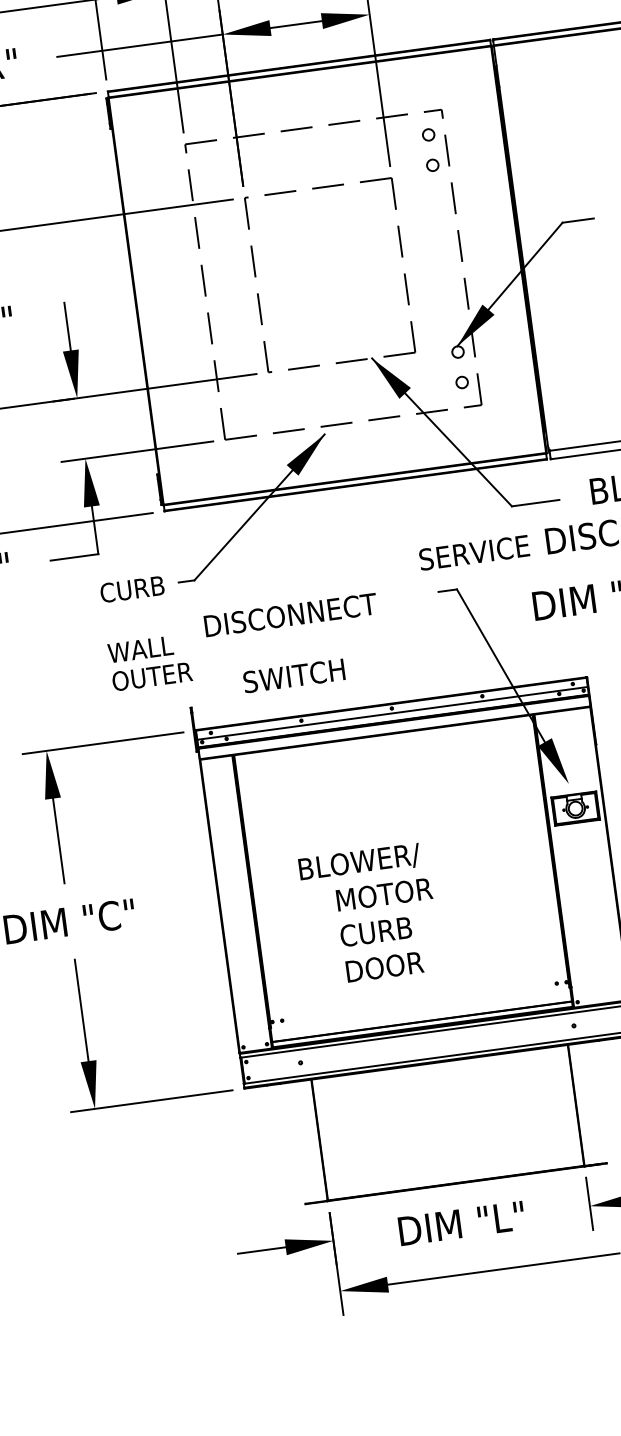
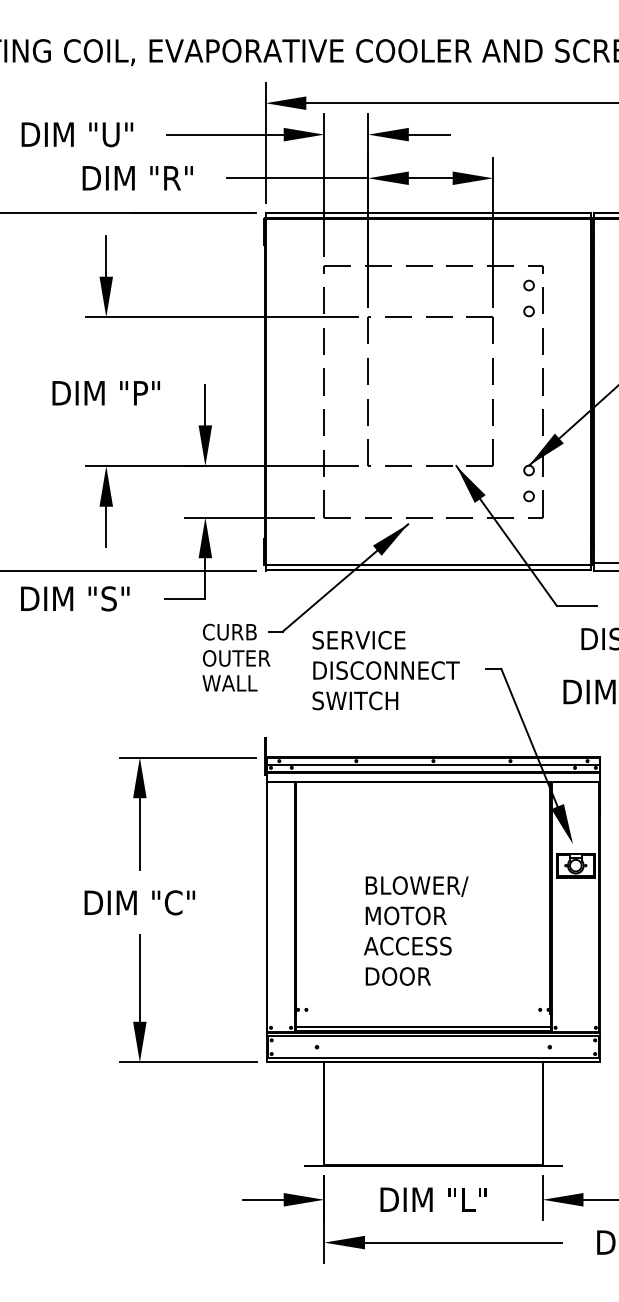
text: (473, 552) -> (358, 639), moved
text: (290, 615) -> (386, 670), moved
text: (294, 675) -> (355, 700), moved
text: (152, 676) -> (236, 658), moved
text: (359, 862) -> (416, 886), moved
text: (390, 929) -> (407, 945), CURB -> ACCESS

